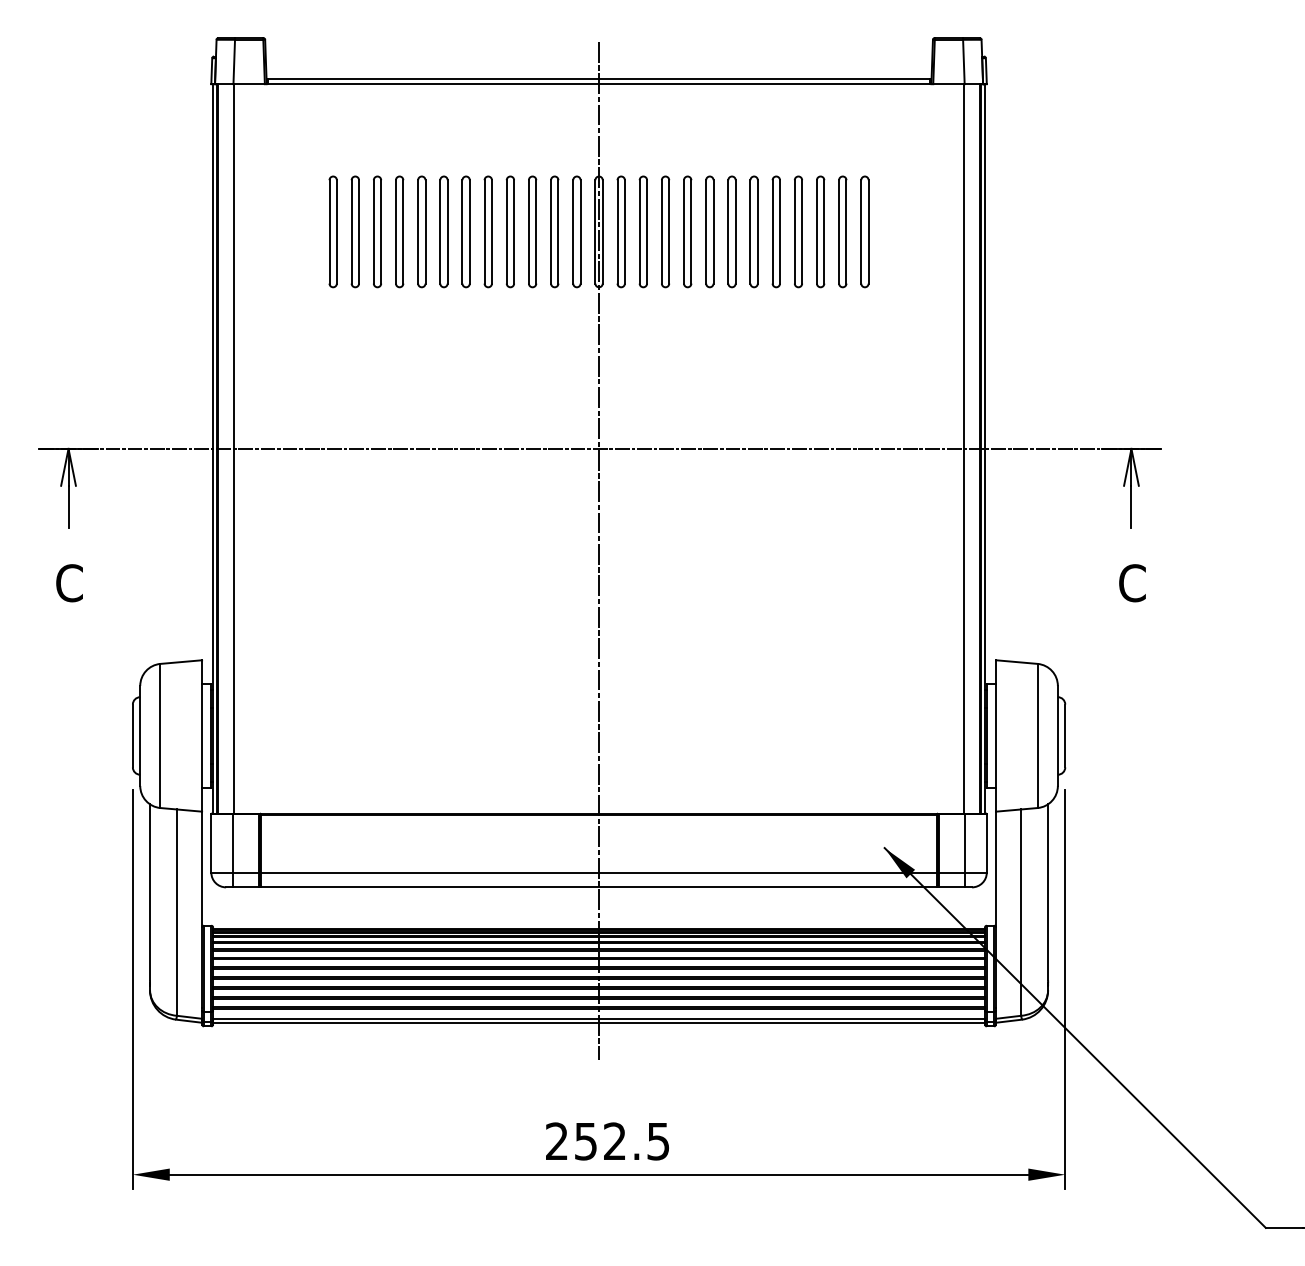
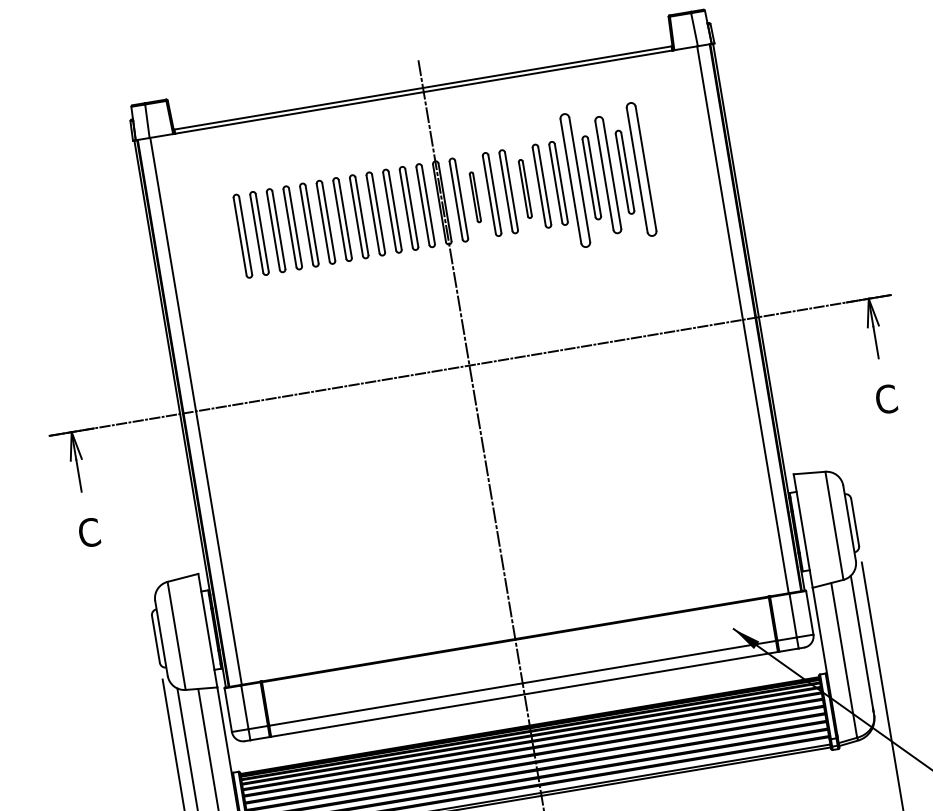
part: (642, 231) -> (474, 197), size x0.6
part: (709, 231) -> (525, 188), size x0.7
part: (775, 231) -> (574, 180), size x1.6
part: (820, 231) -> (608, 174), size x1.4
part: (864, 231) -> (641, 169), size x1.6

